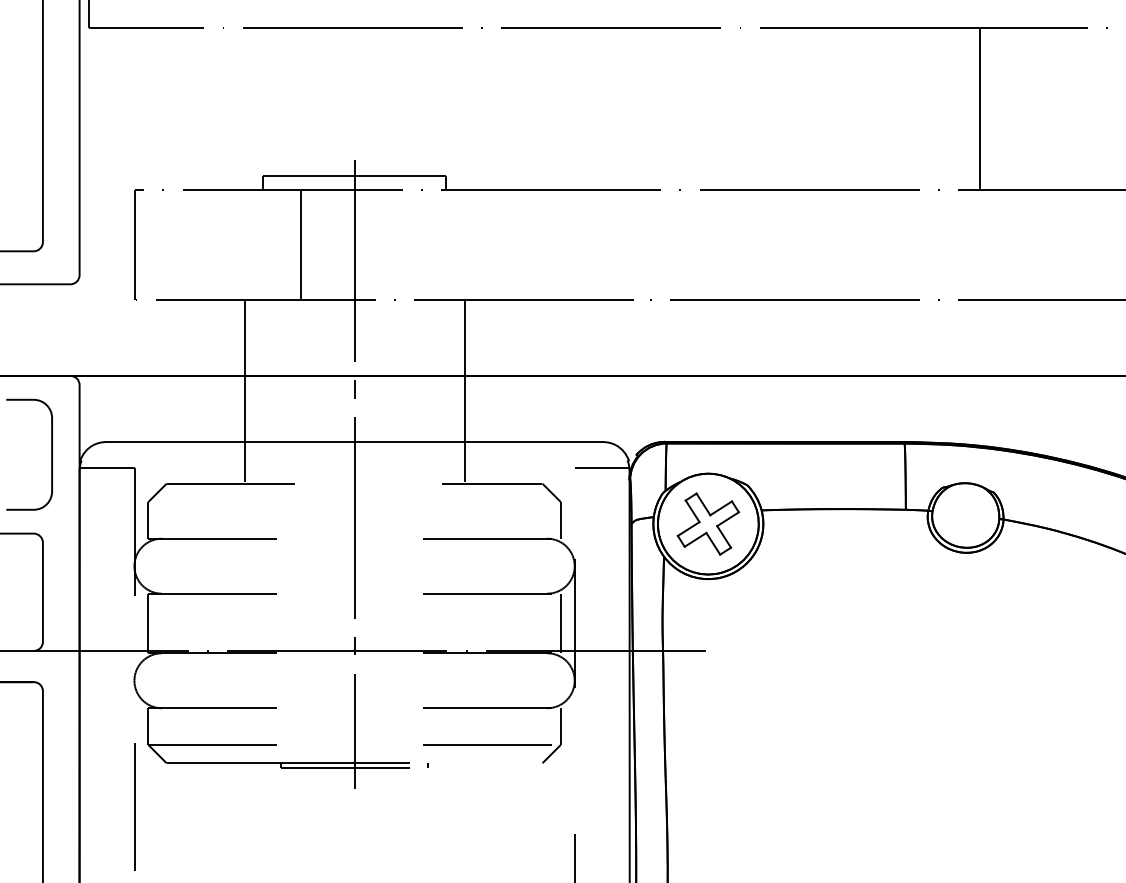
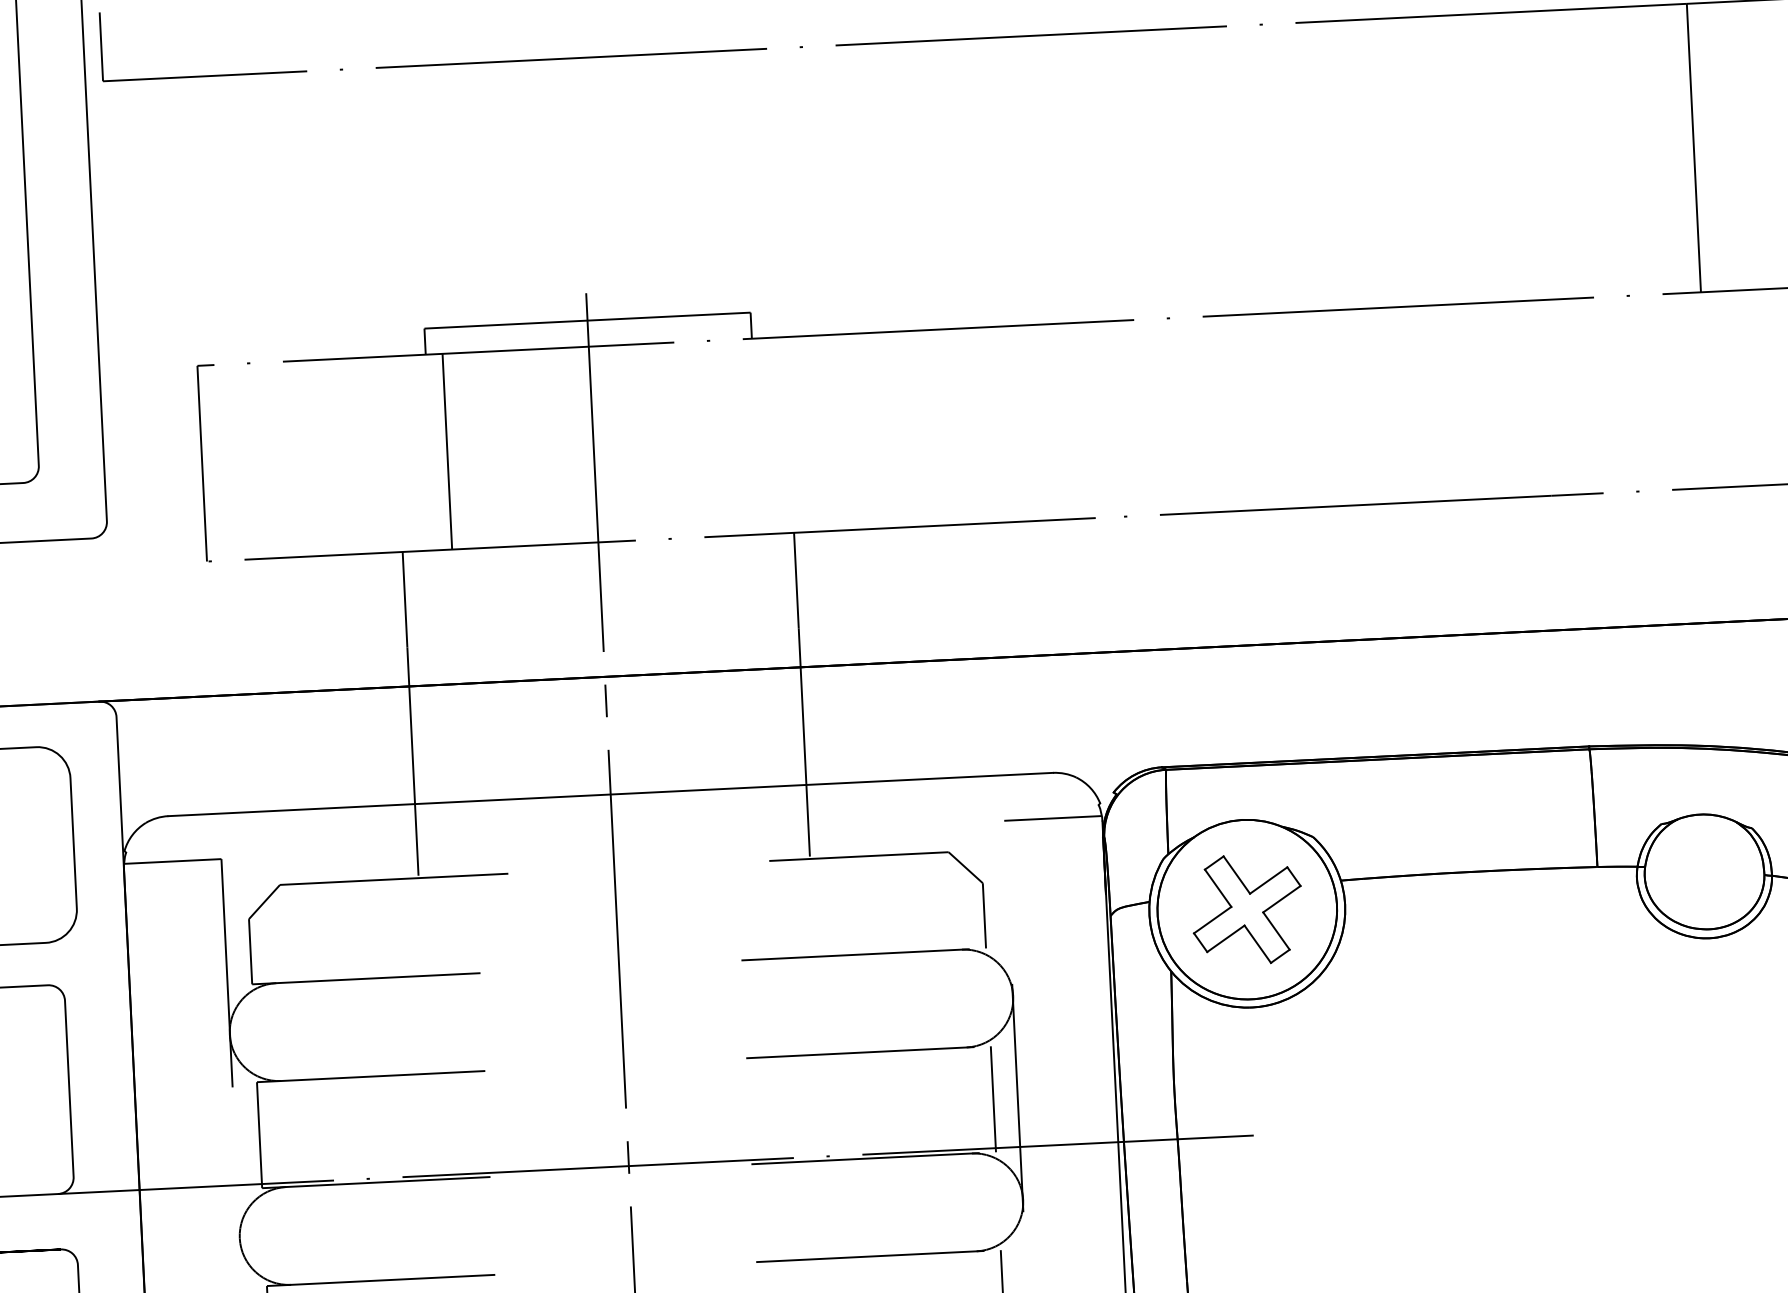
line: (301, 245) -> (447, 451), moved

